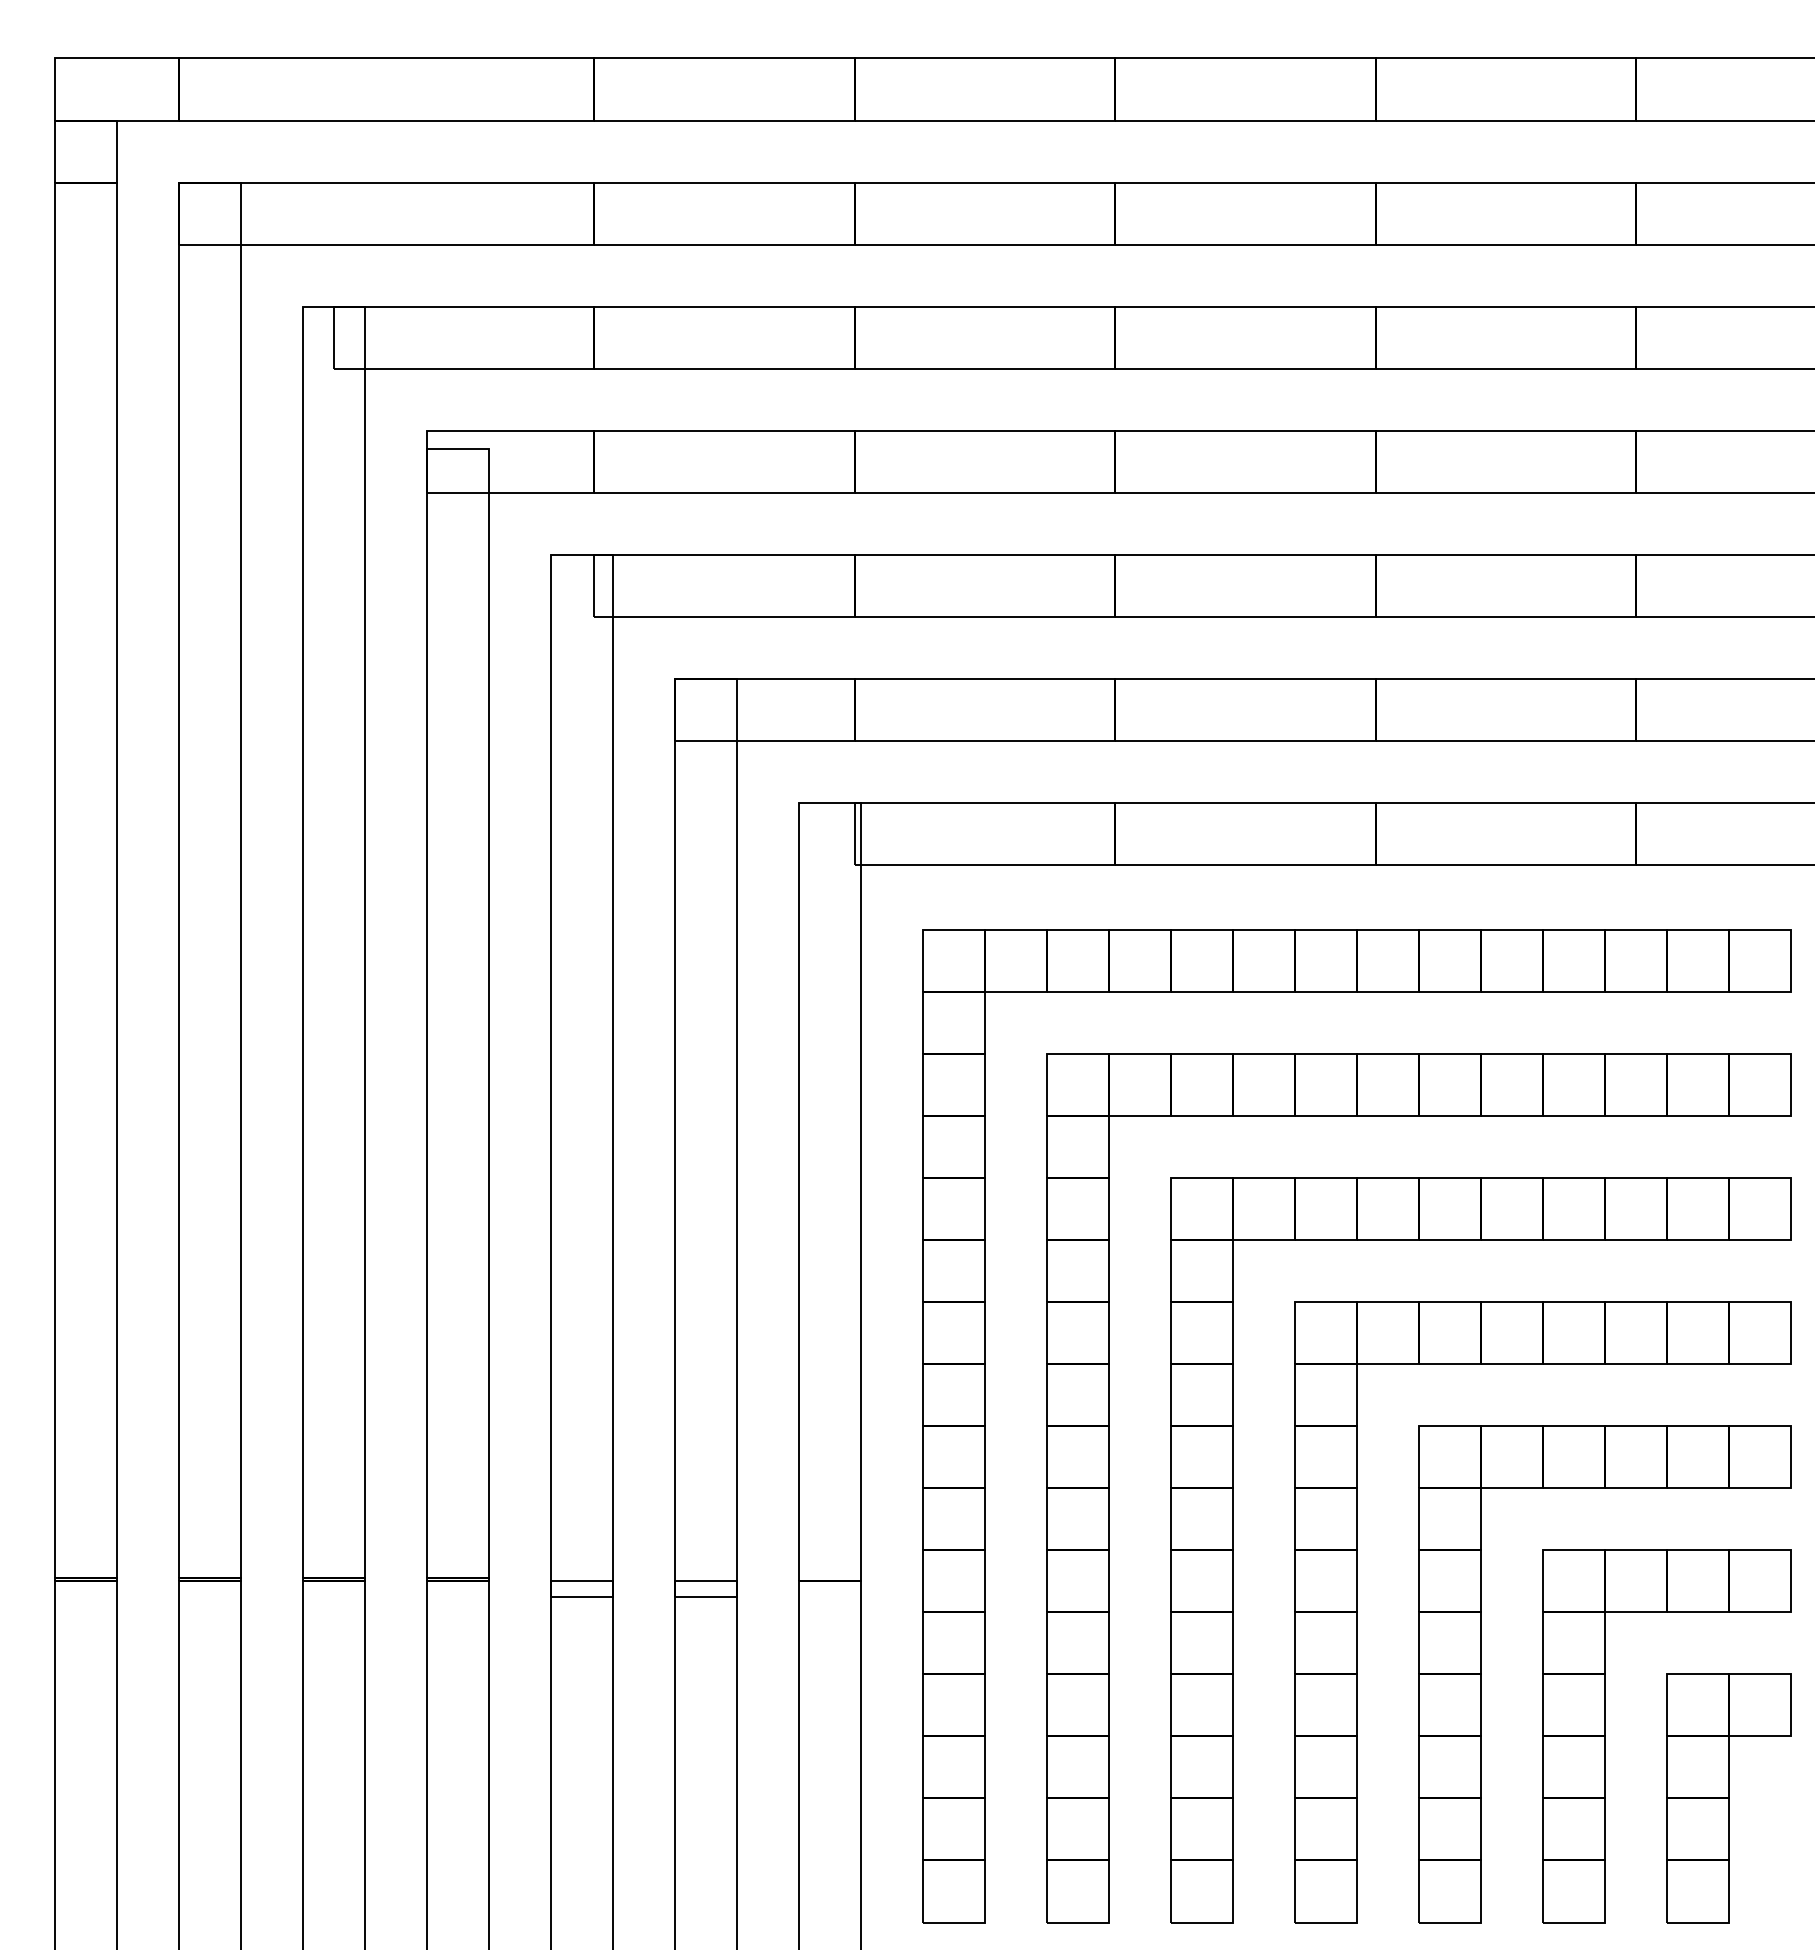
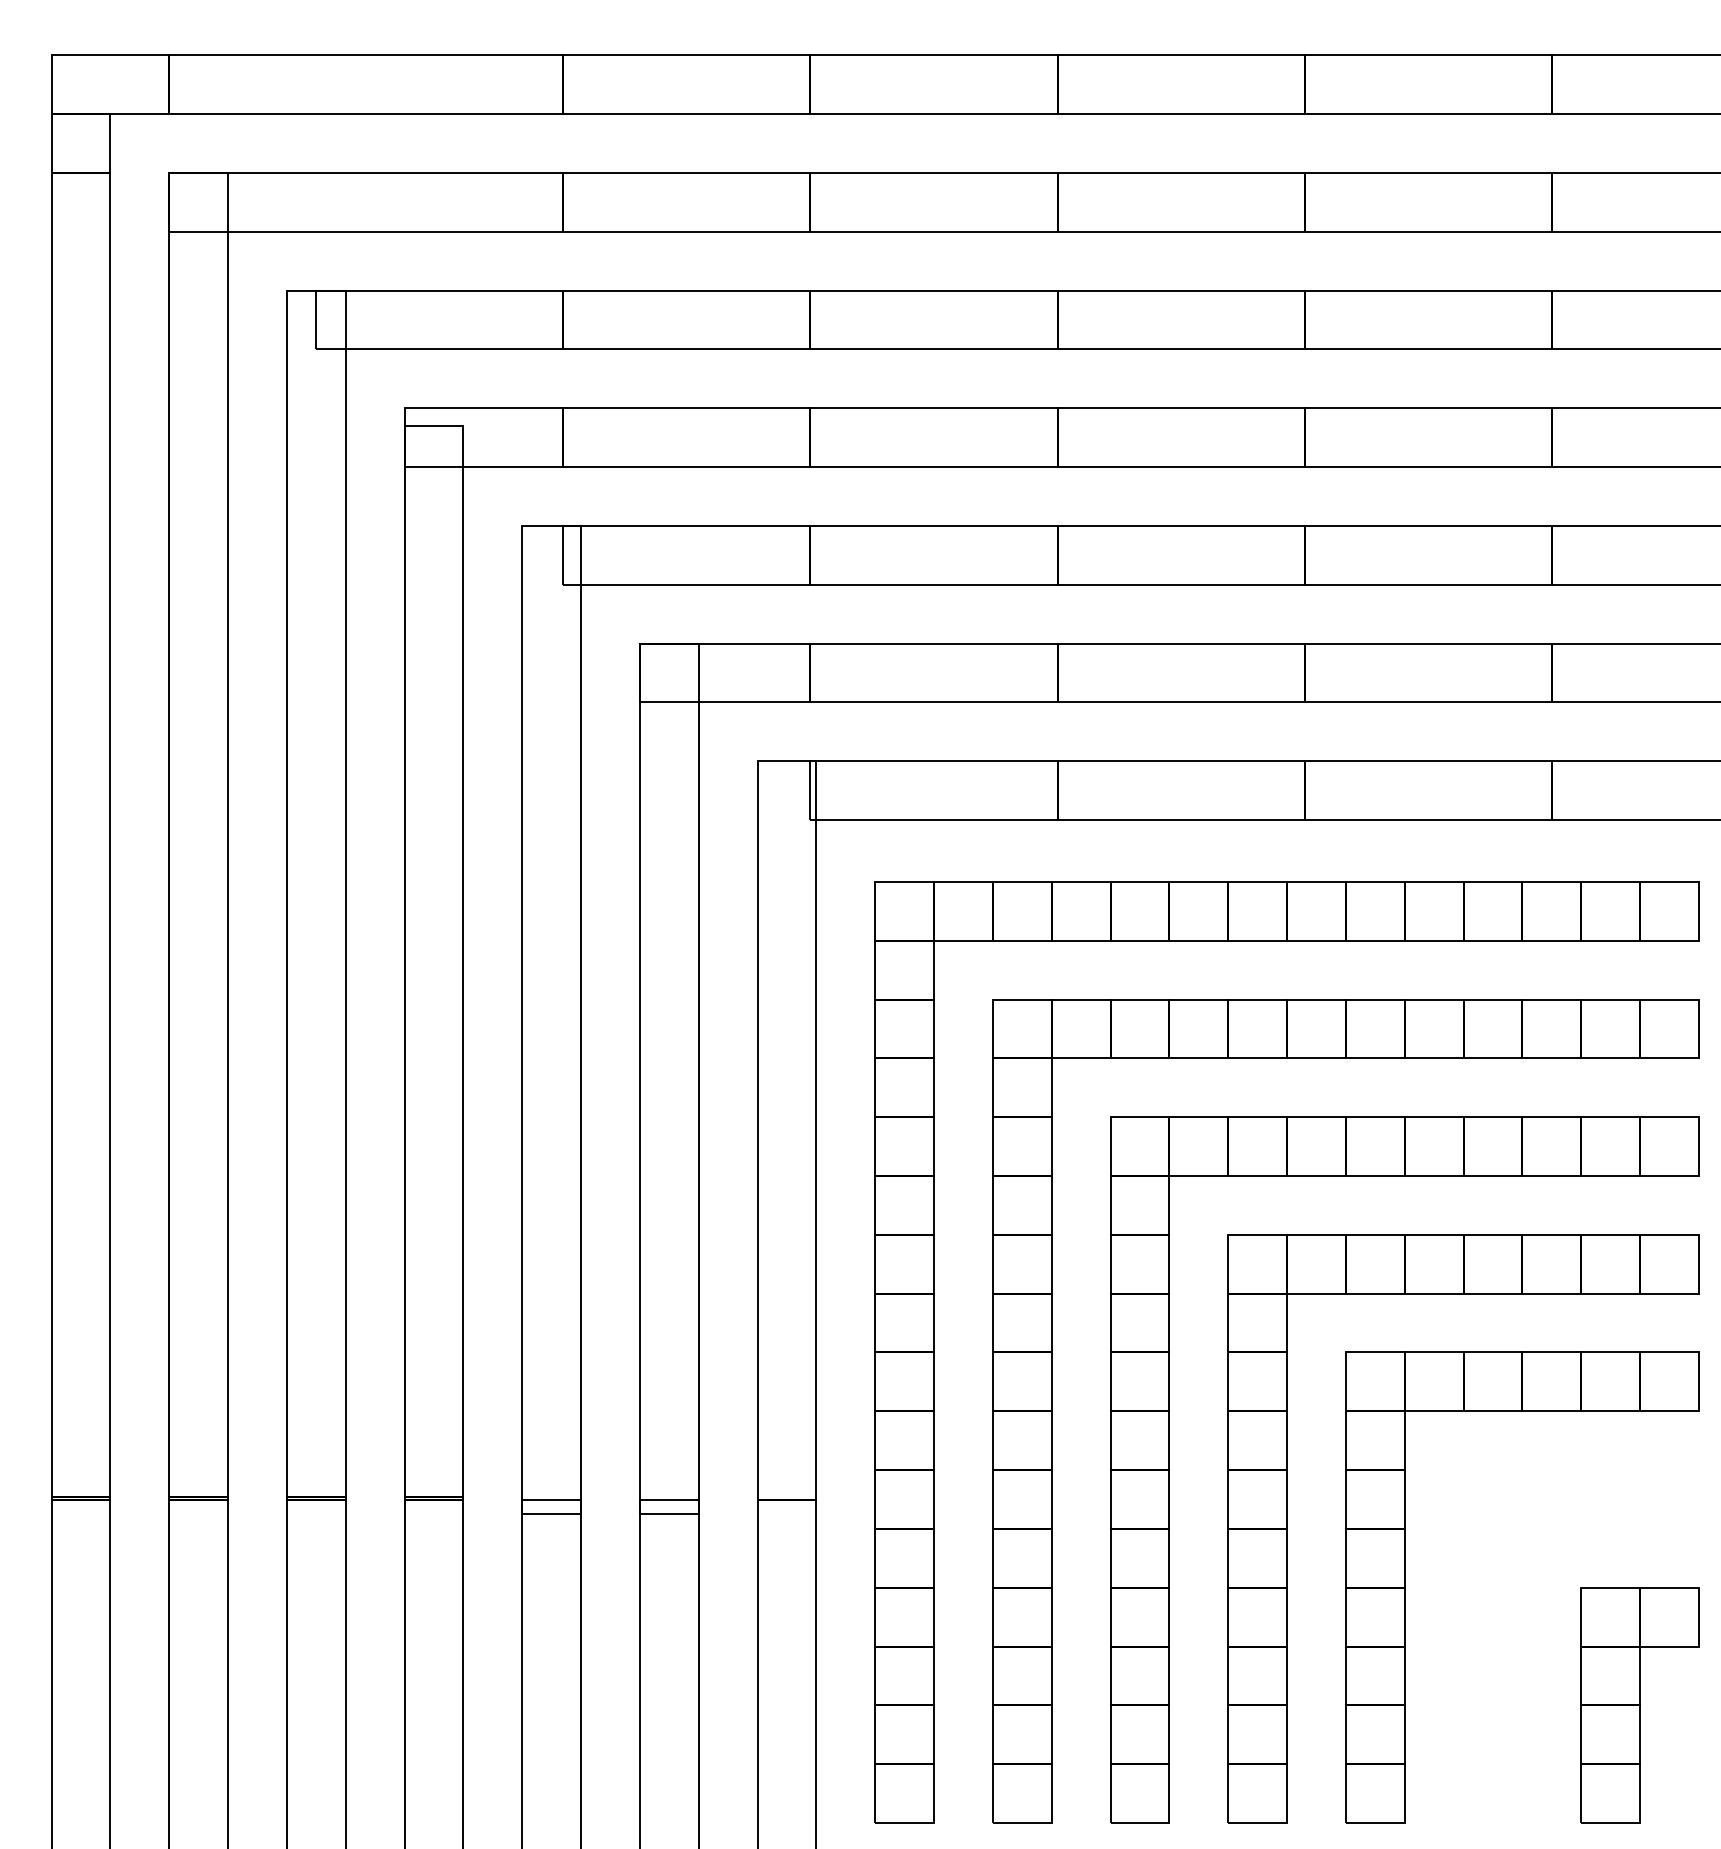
part: (1605, 1736) -> (1522, 1646), removed

